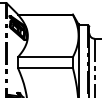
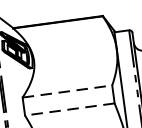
line: (45, 57) -> (67, 92), solid -> dashed
line: (44, 68) -> (68, 110), solid -> dashed

